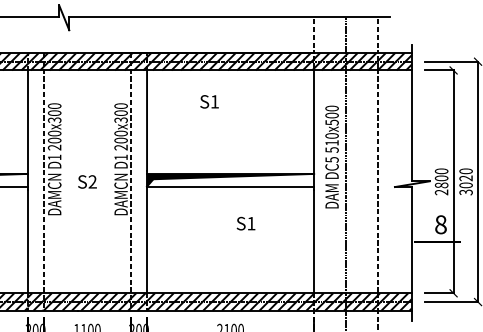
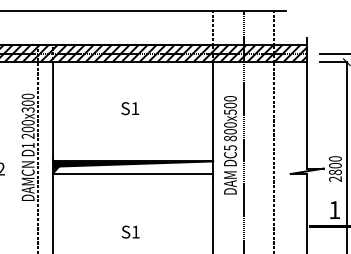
text: (209, 101) -> (130, 108), moved
text: (331, 146) -> (229, 135), 510x500 -> 800x500
text: (245, 223) -> (130, 231), moved
text: (440, 224) -> (334, 209), 8 -> 1

